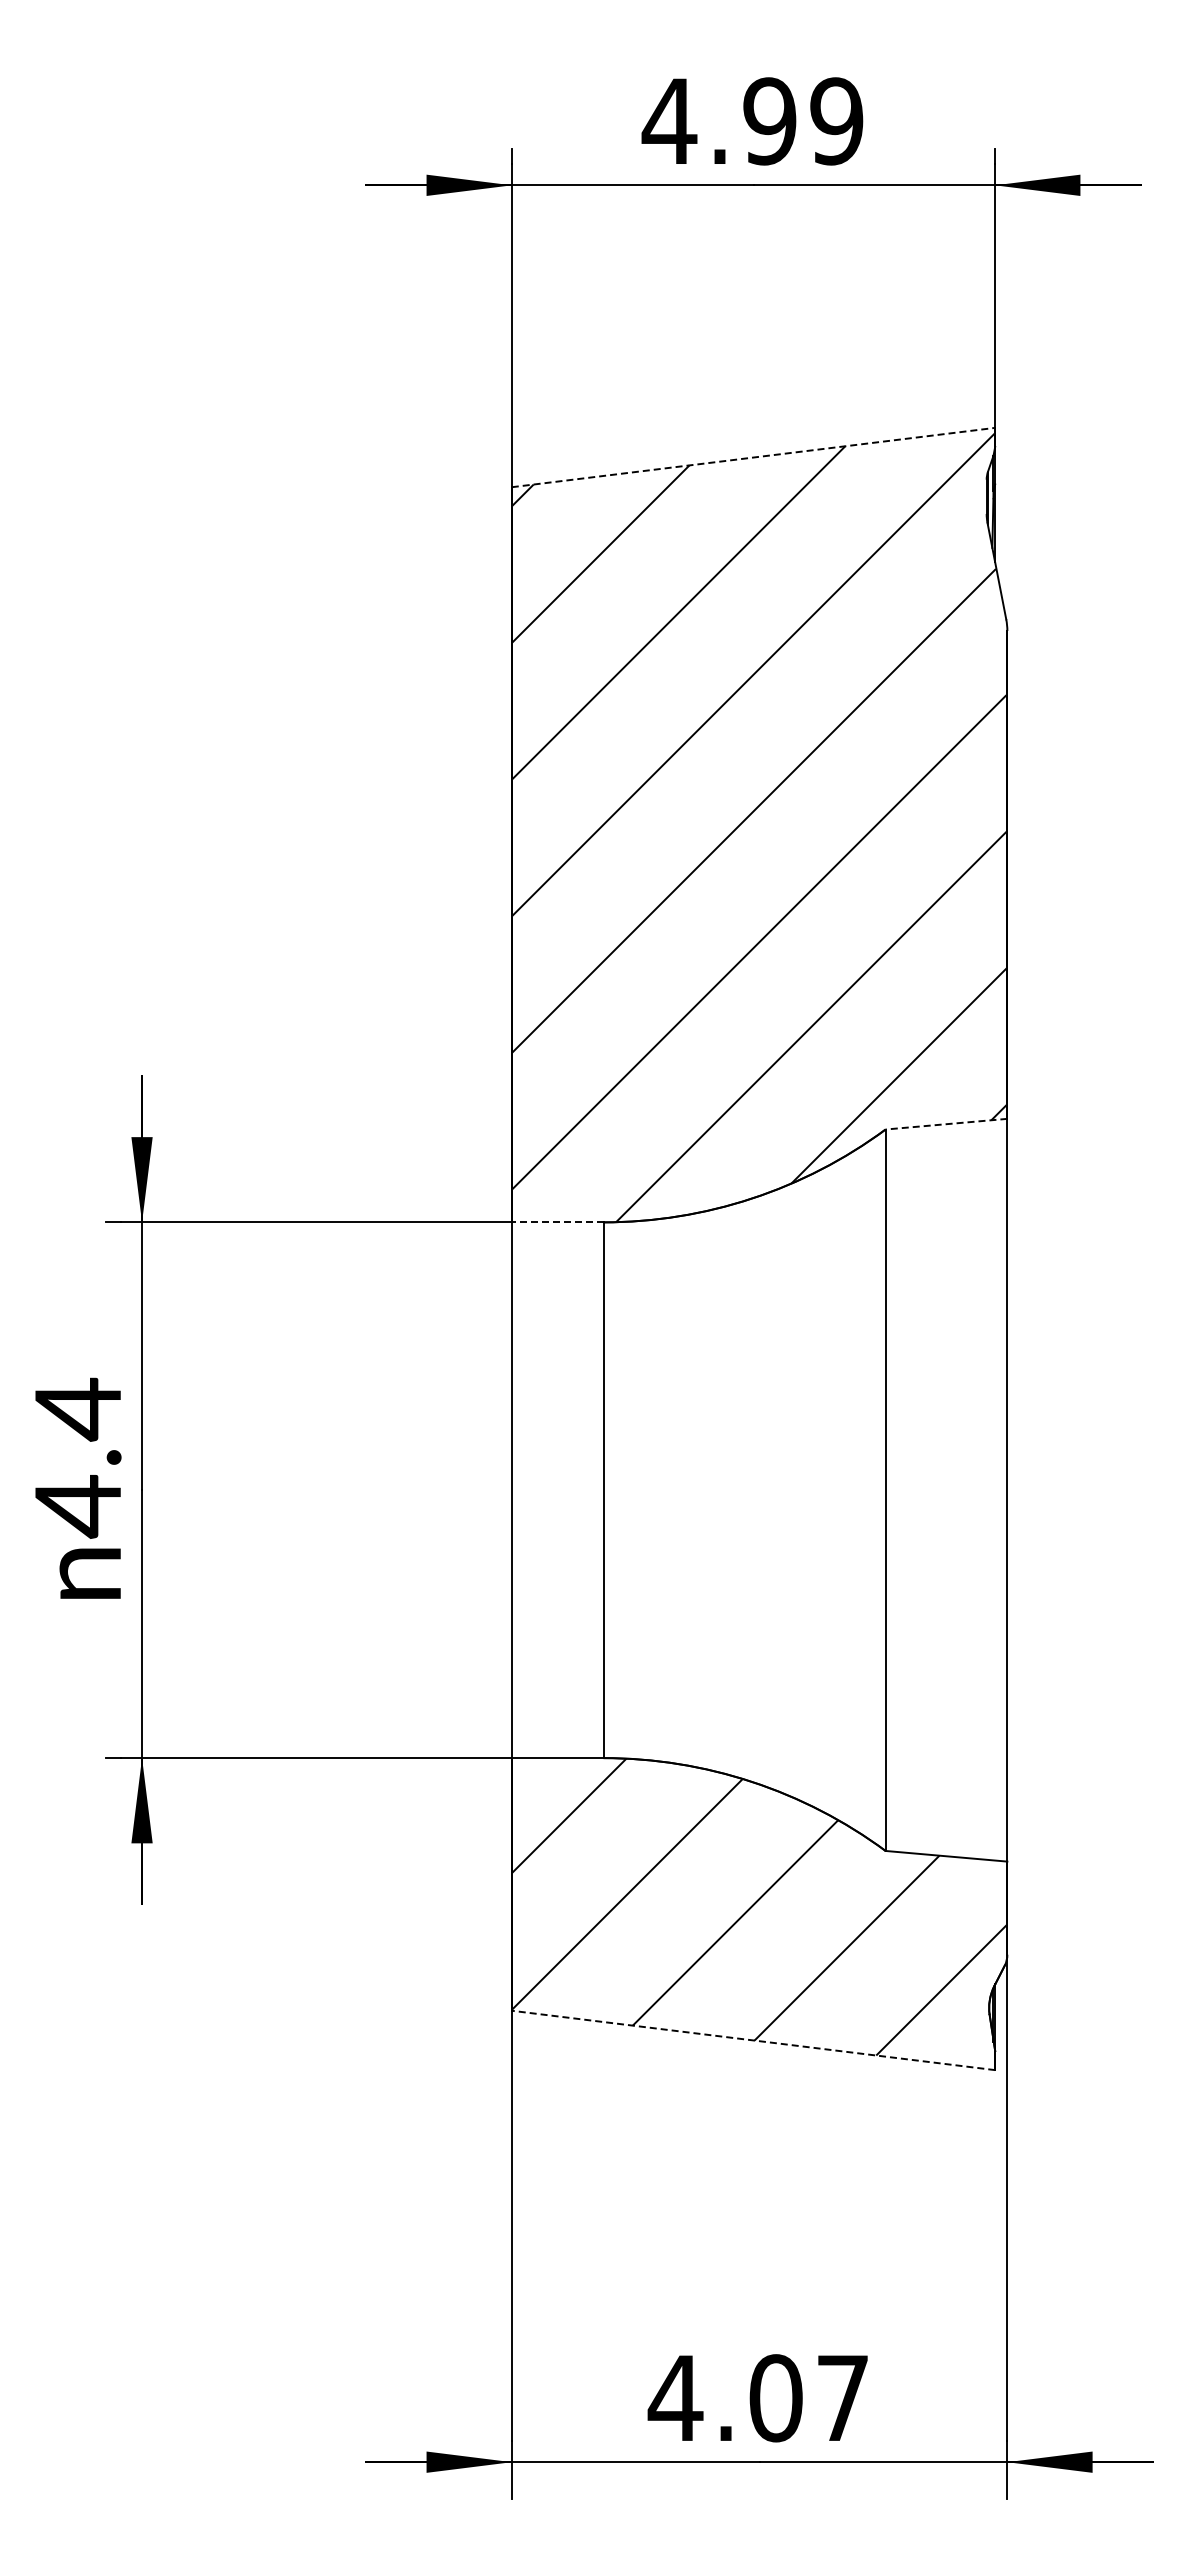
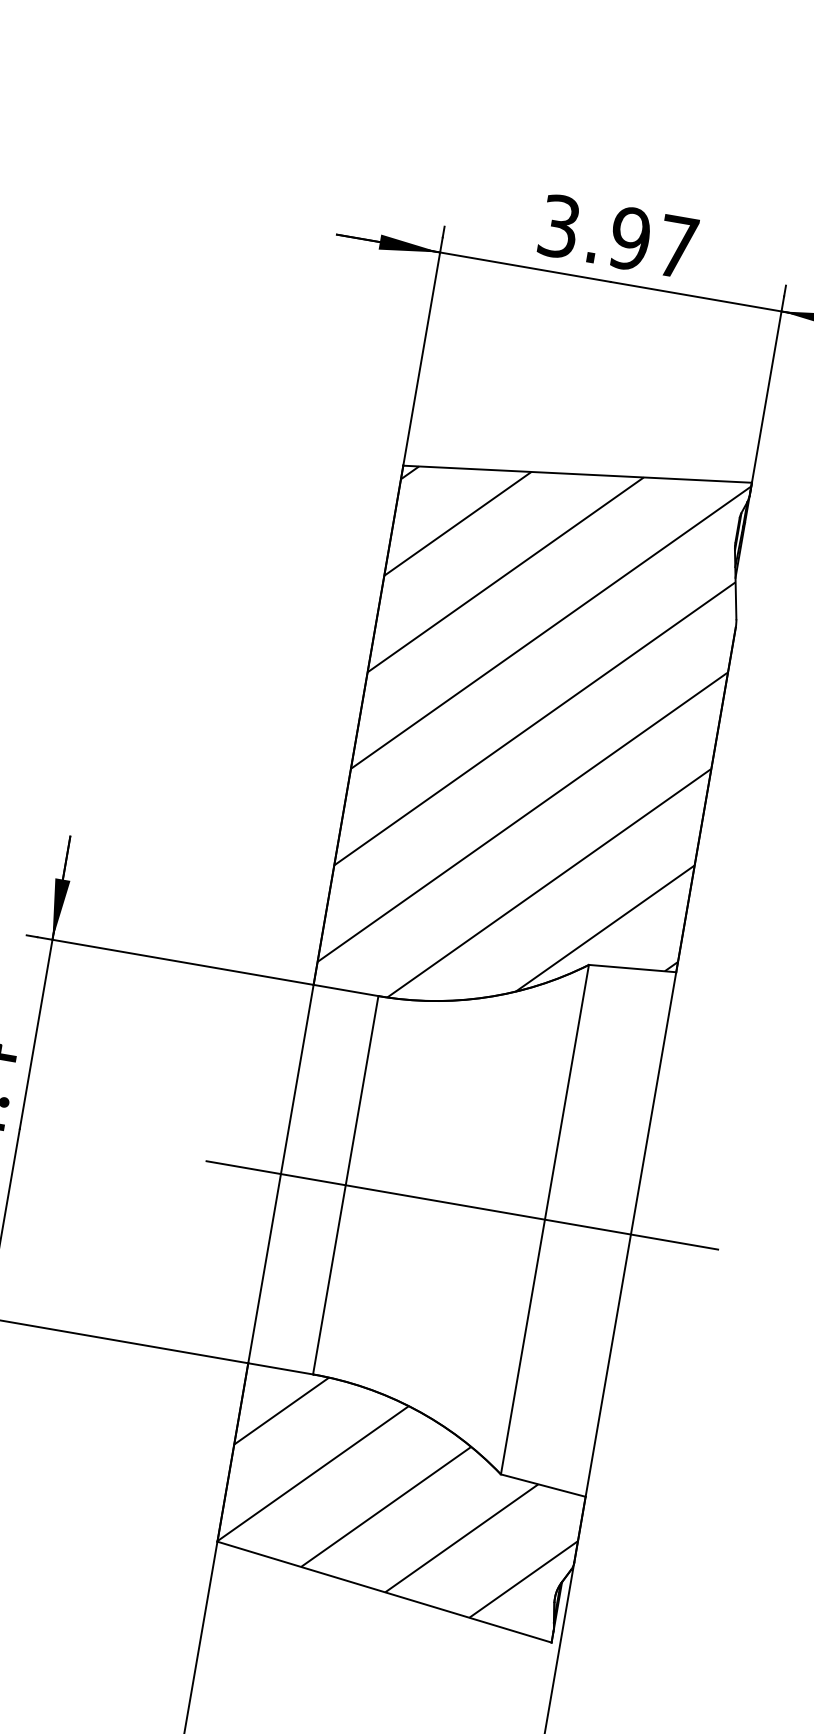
text: (752, 121) -> (617, 236), 4.99 -> 3.97
line: (753, 457) -> (577, 474), dashed -> solid
line: (945, 1124) -> (631, 968), dashed -> solid
line: (557, 1222) -> (345, 990), dashed -> solid
line: (768, 1490) -> (462, 1205), added
line: (753, 2040) -> (384, 1592), dashed -> solid

